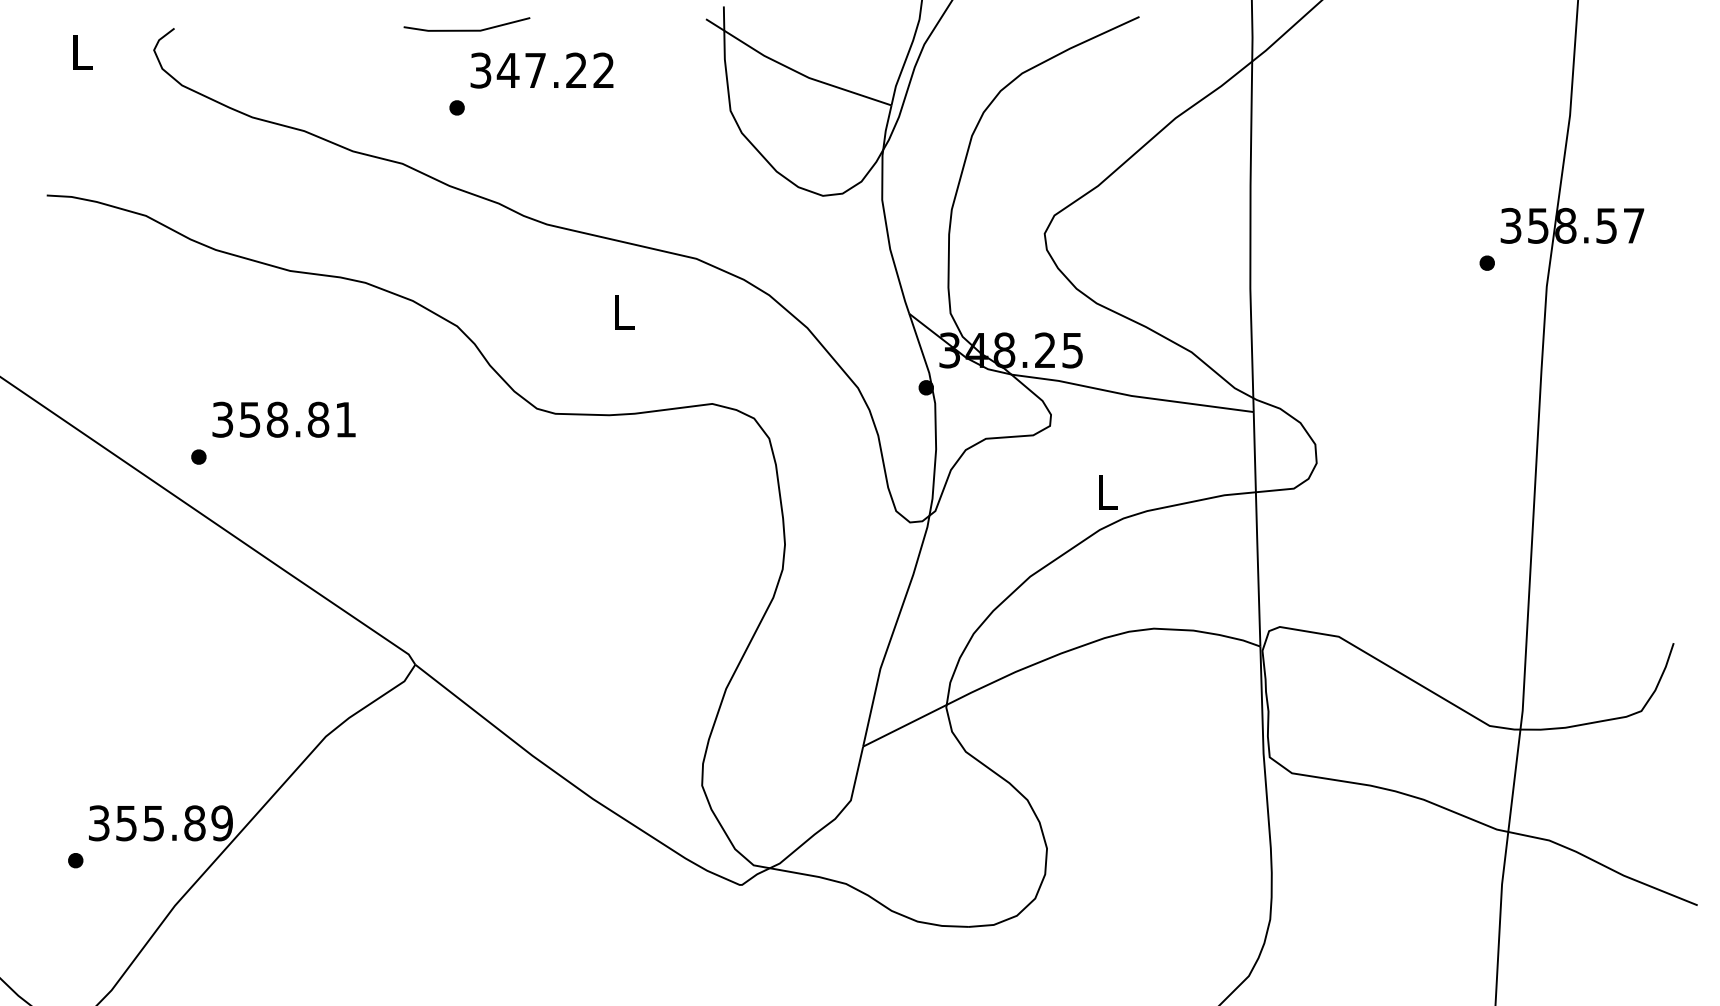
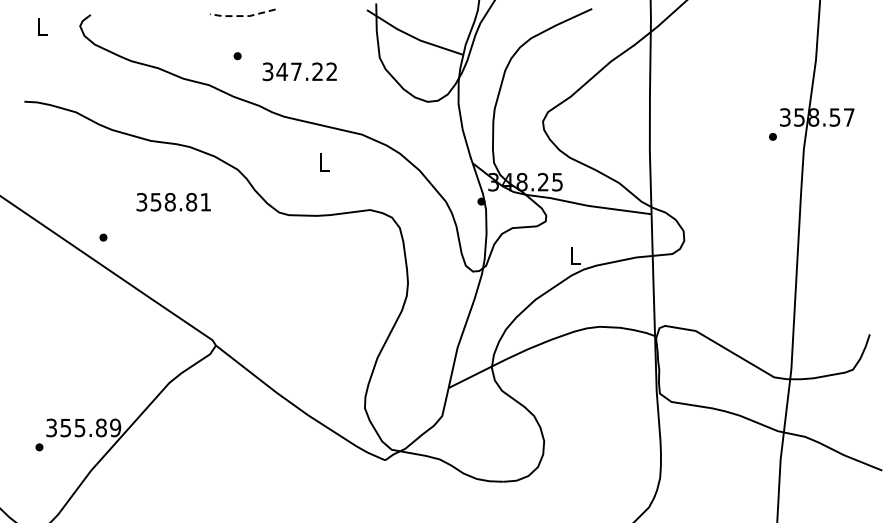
line: (466, 31) -> (242, 16), solid -> dashed
text: (541, 70) -> (299, 71), moved
text: (283, 420) -> (173, 202), moved

